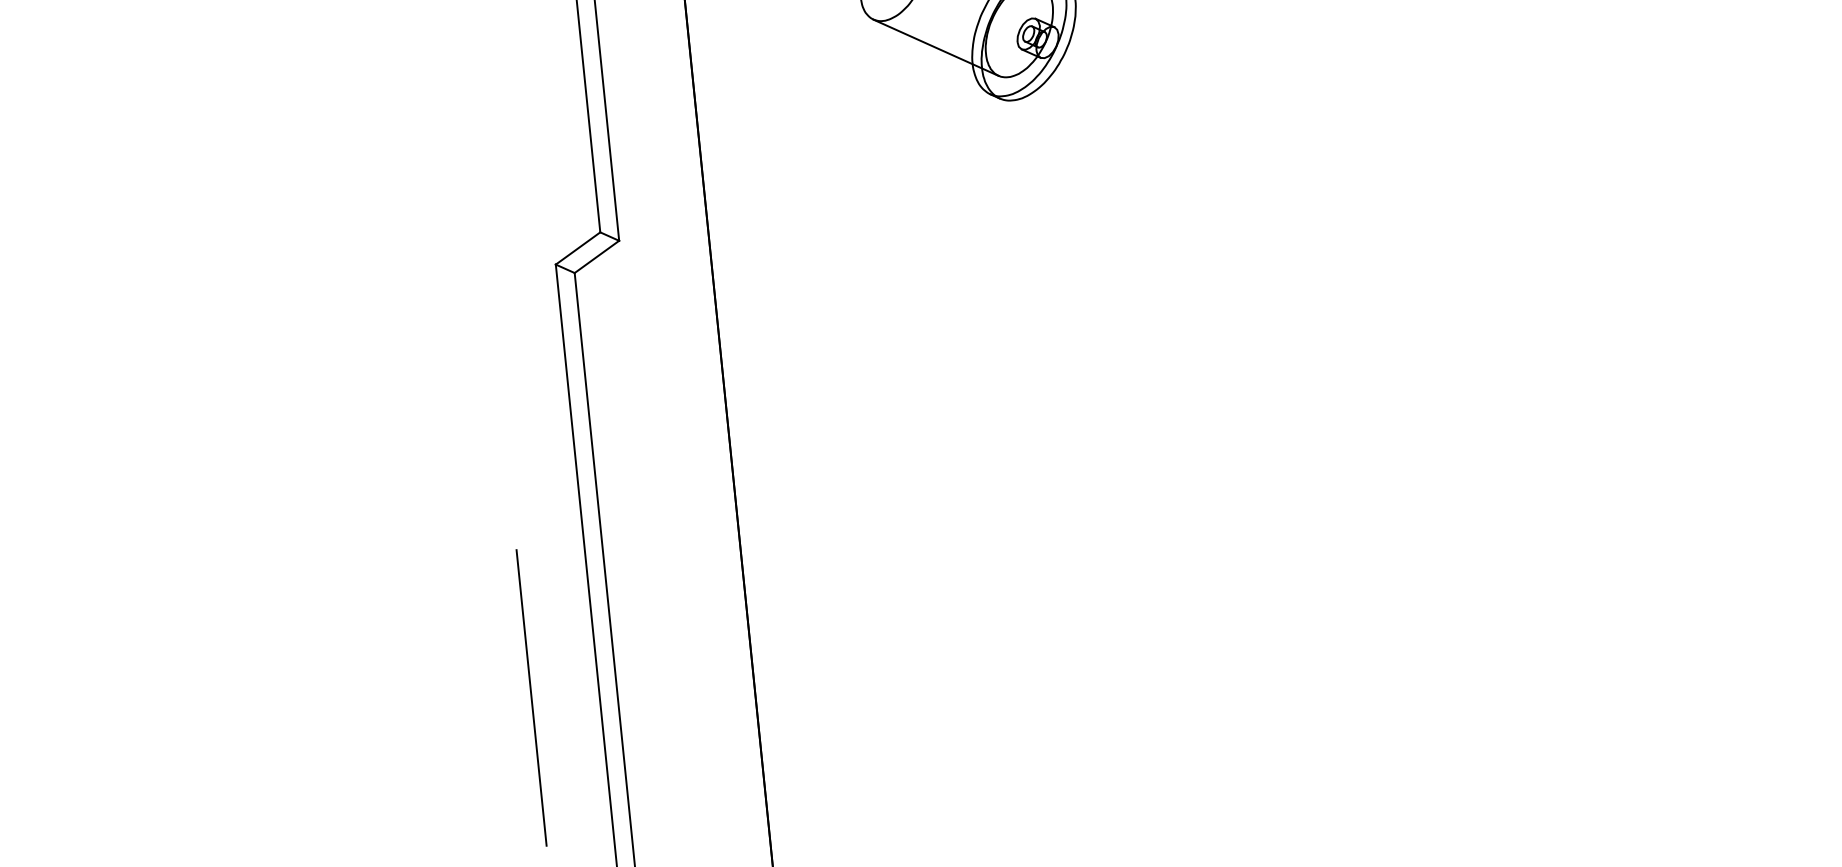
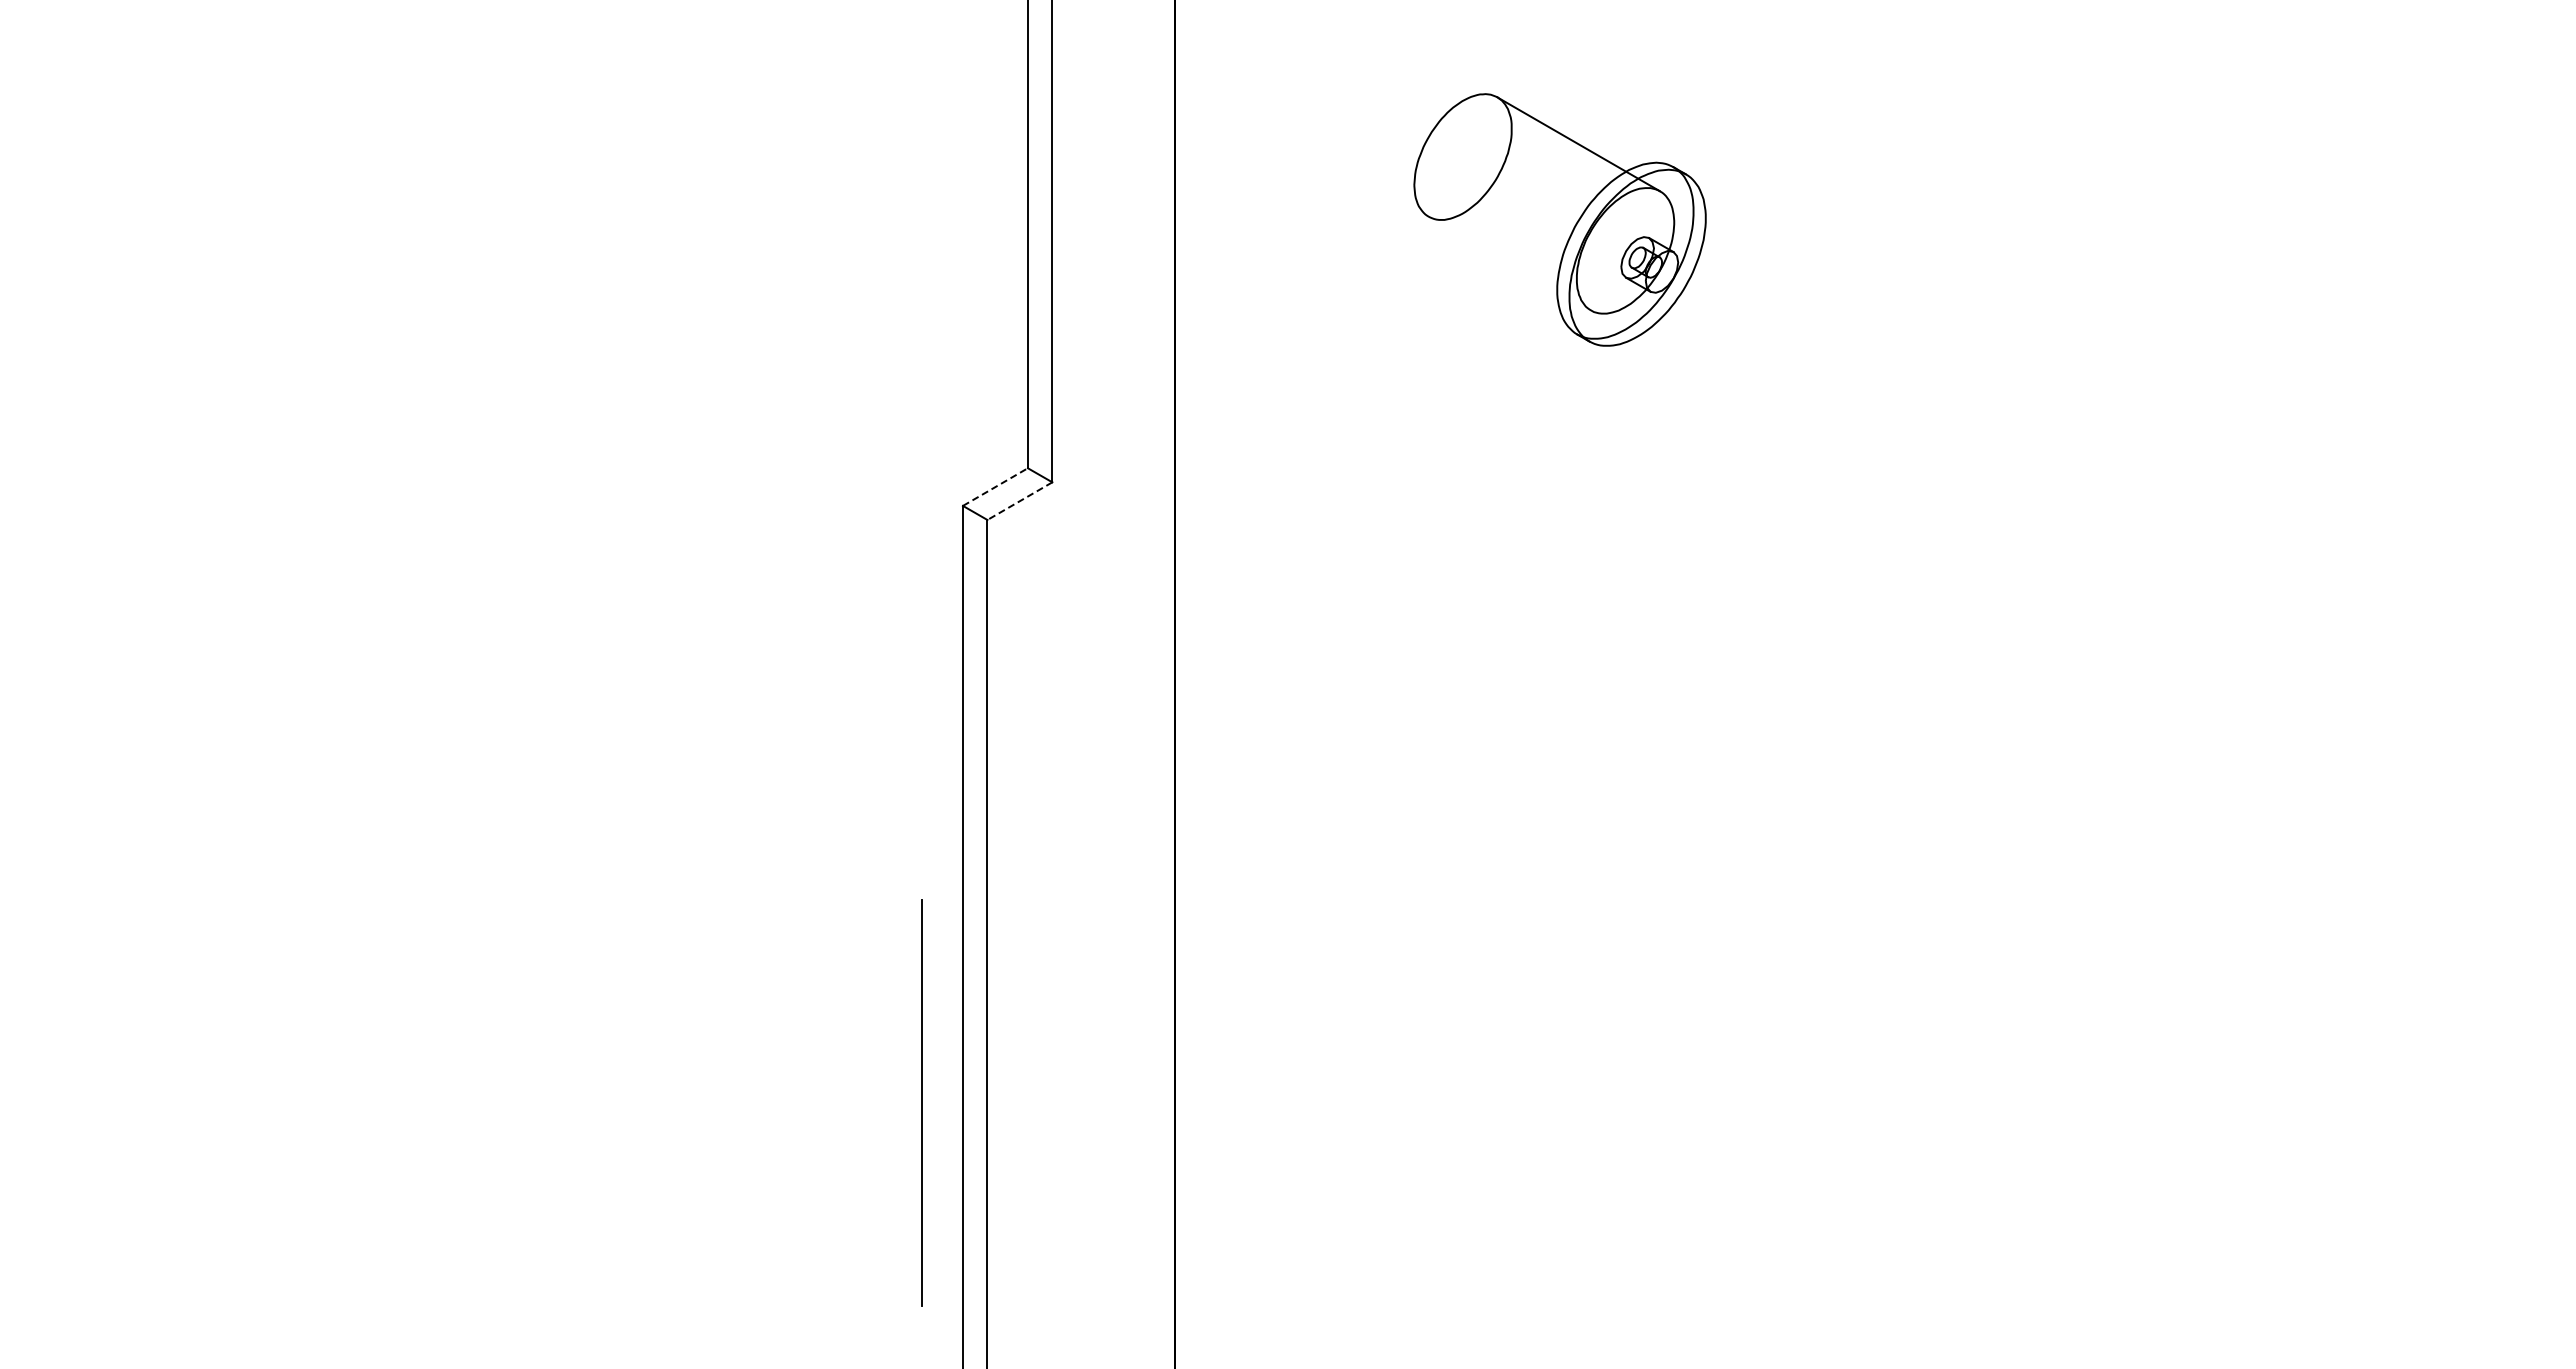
line: (935, 47) -> (1509, 263), removed
line: (578, 248) -> (995, 487), solid -> dashed
line: (596, 257) -> (1019, 501), solid -> dashed
line: (531, 697) -> (921, 1102), moved

